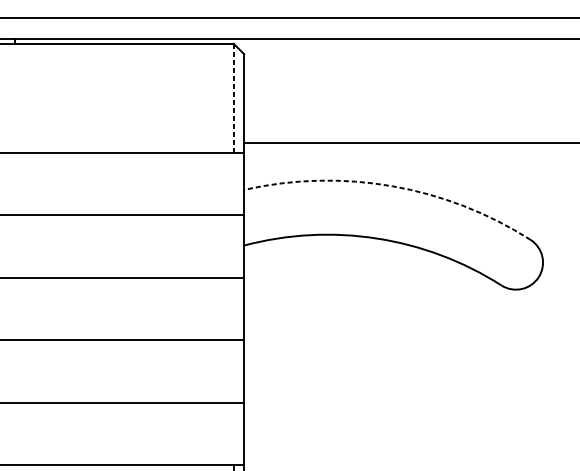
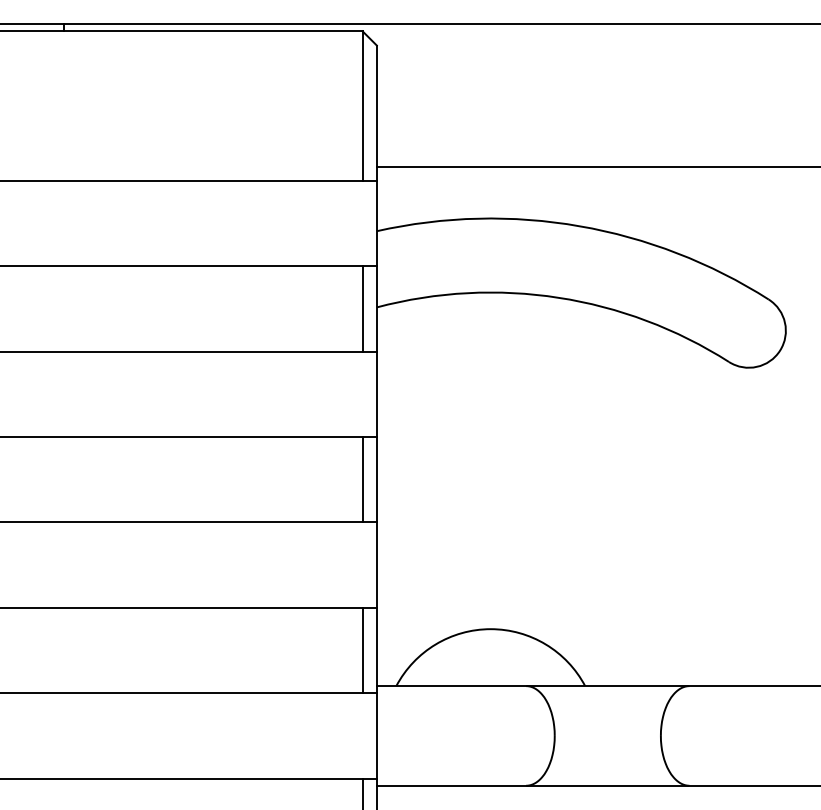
line: (233, 98) -> (362, 106), dashed -> solid
arc: (392, 186) -> (579, 226), dashed -> solid
line: (233, 246) -> (362, 308), added
line: (233, 371) -> (362, 479), added

